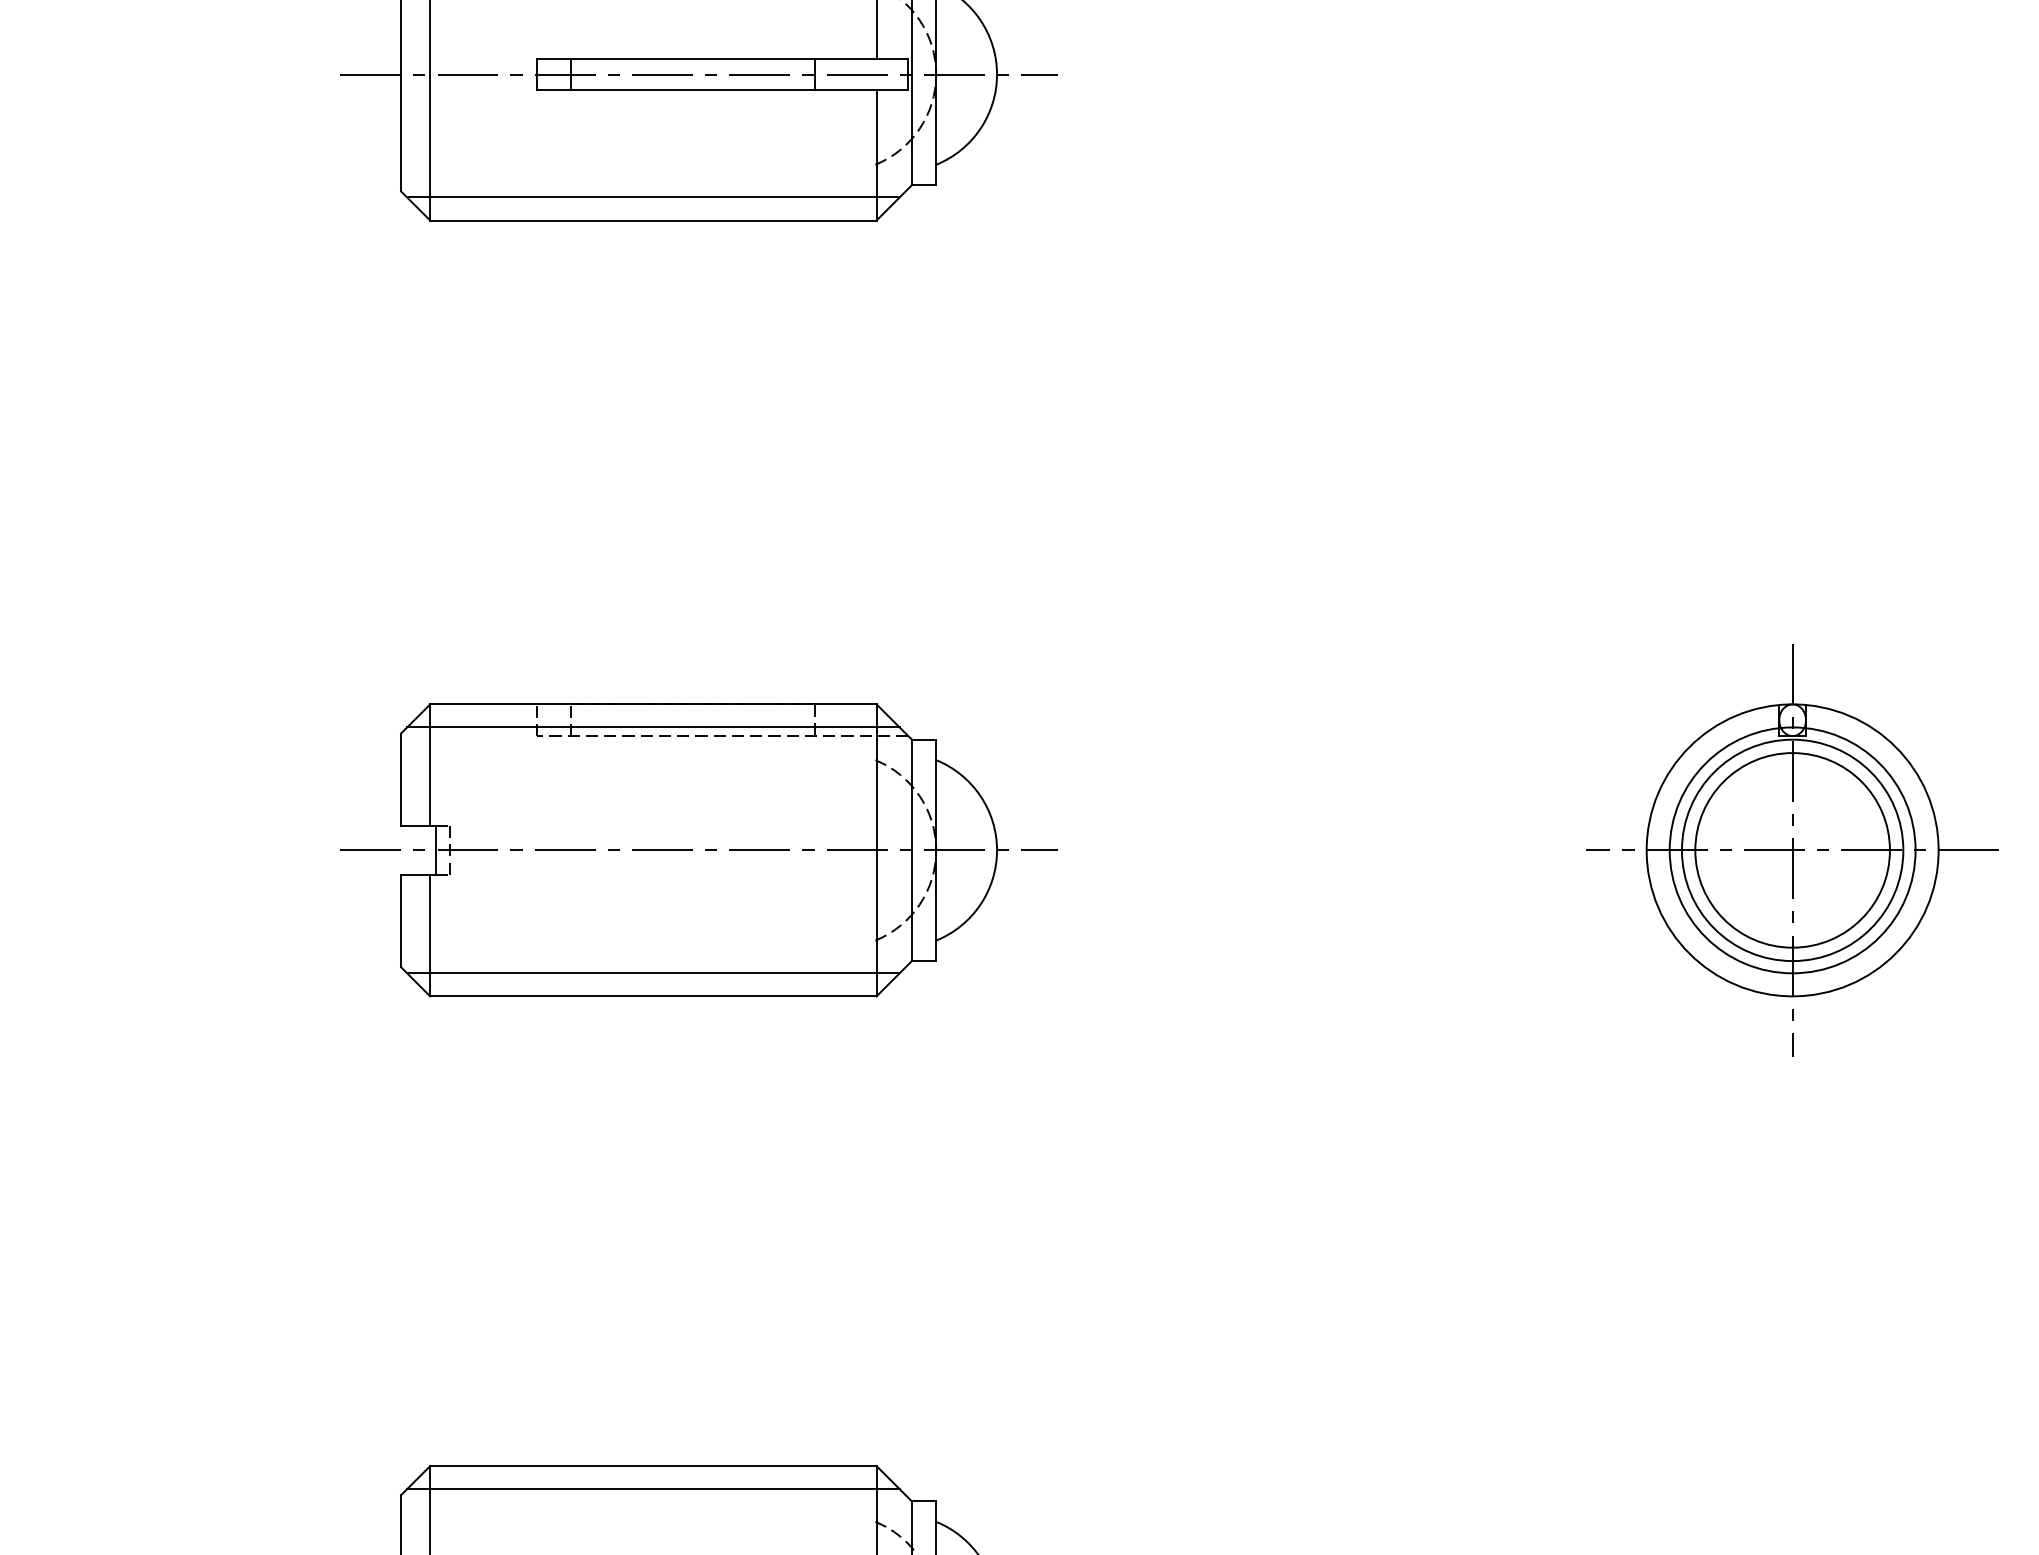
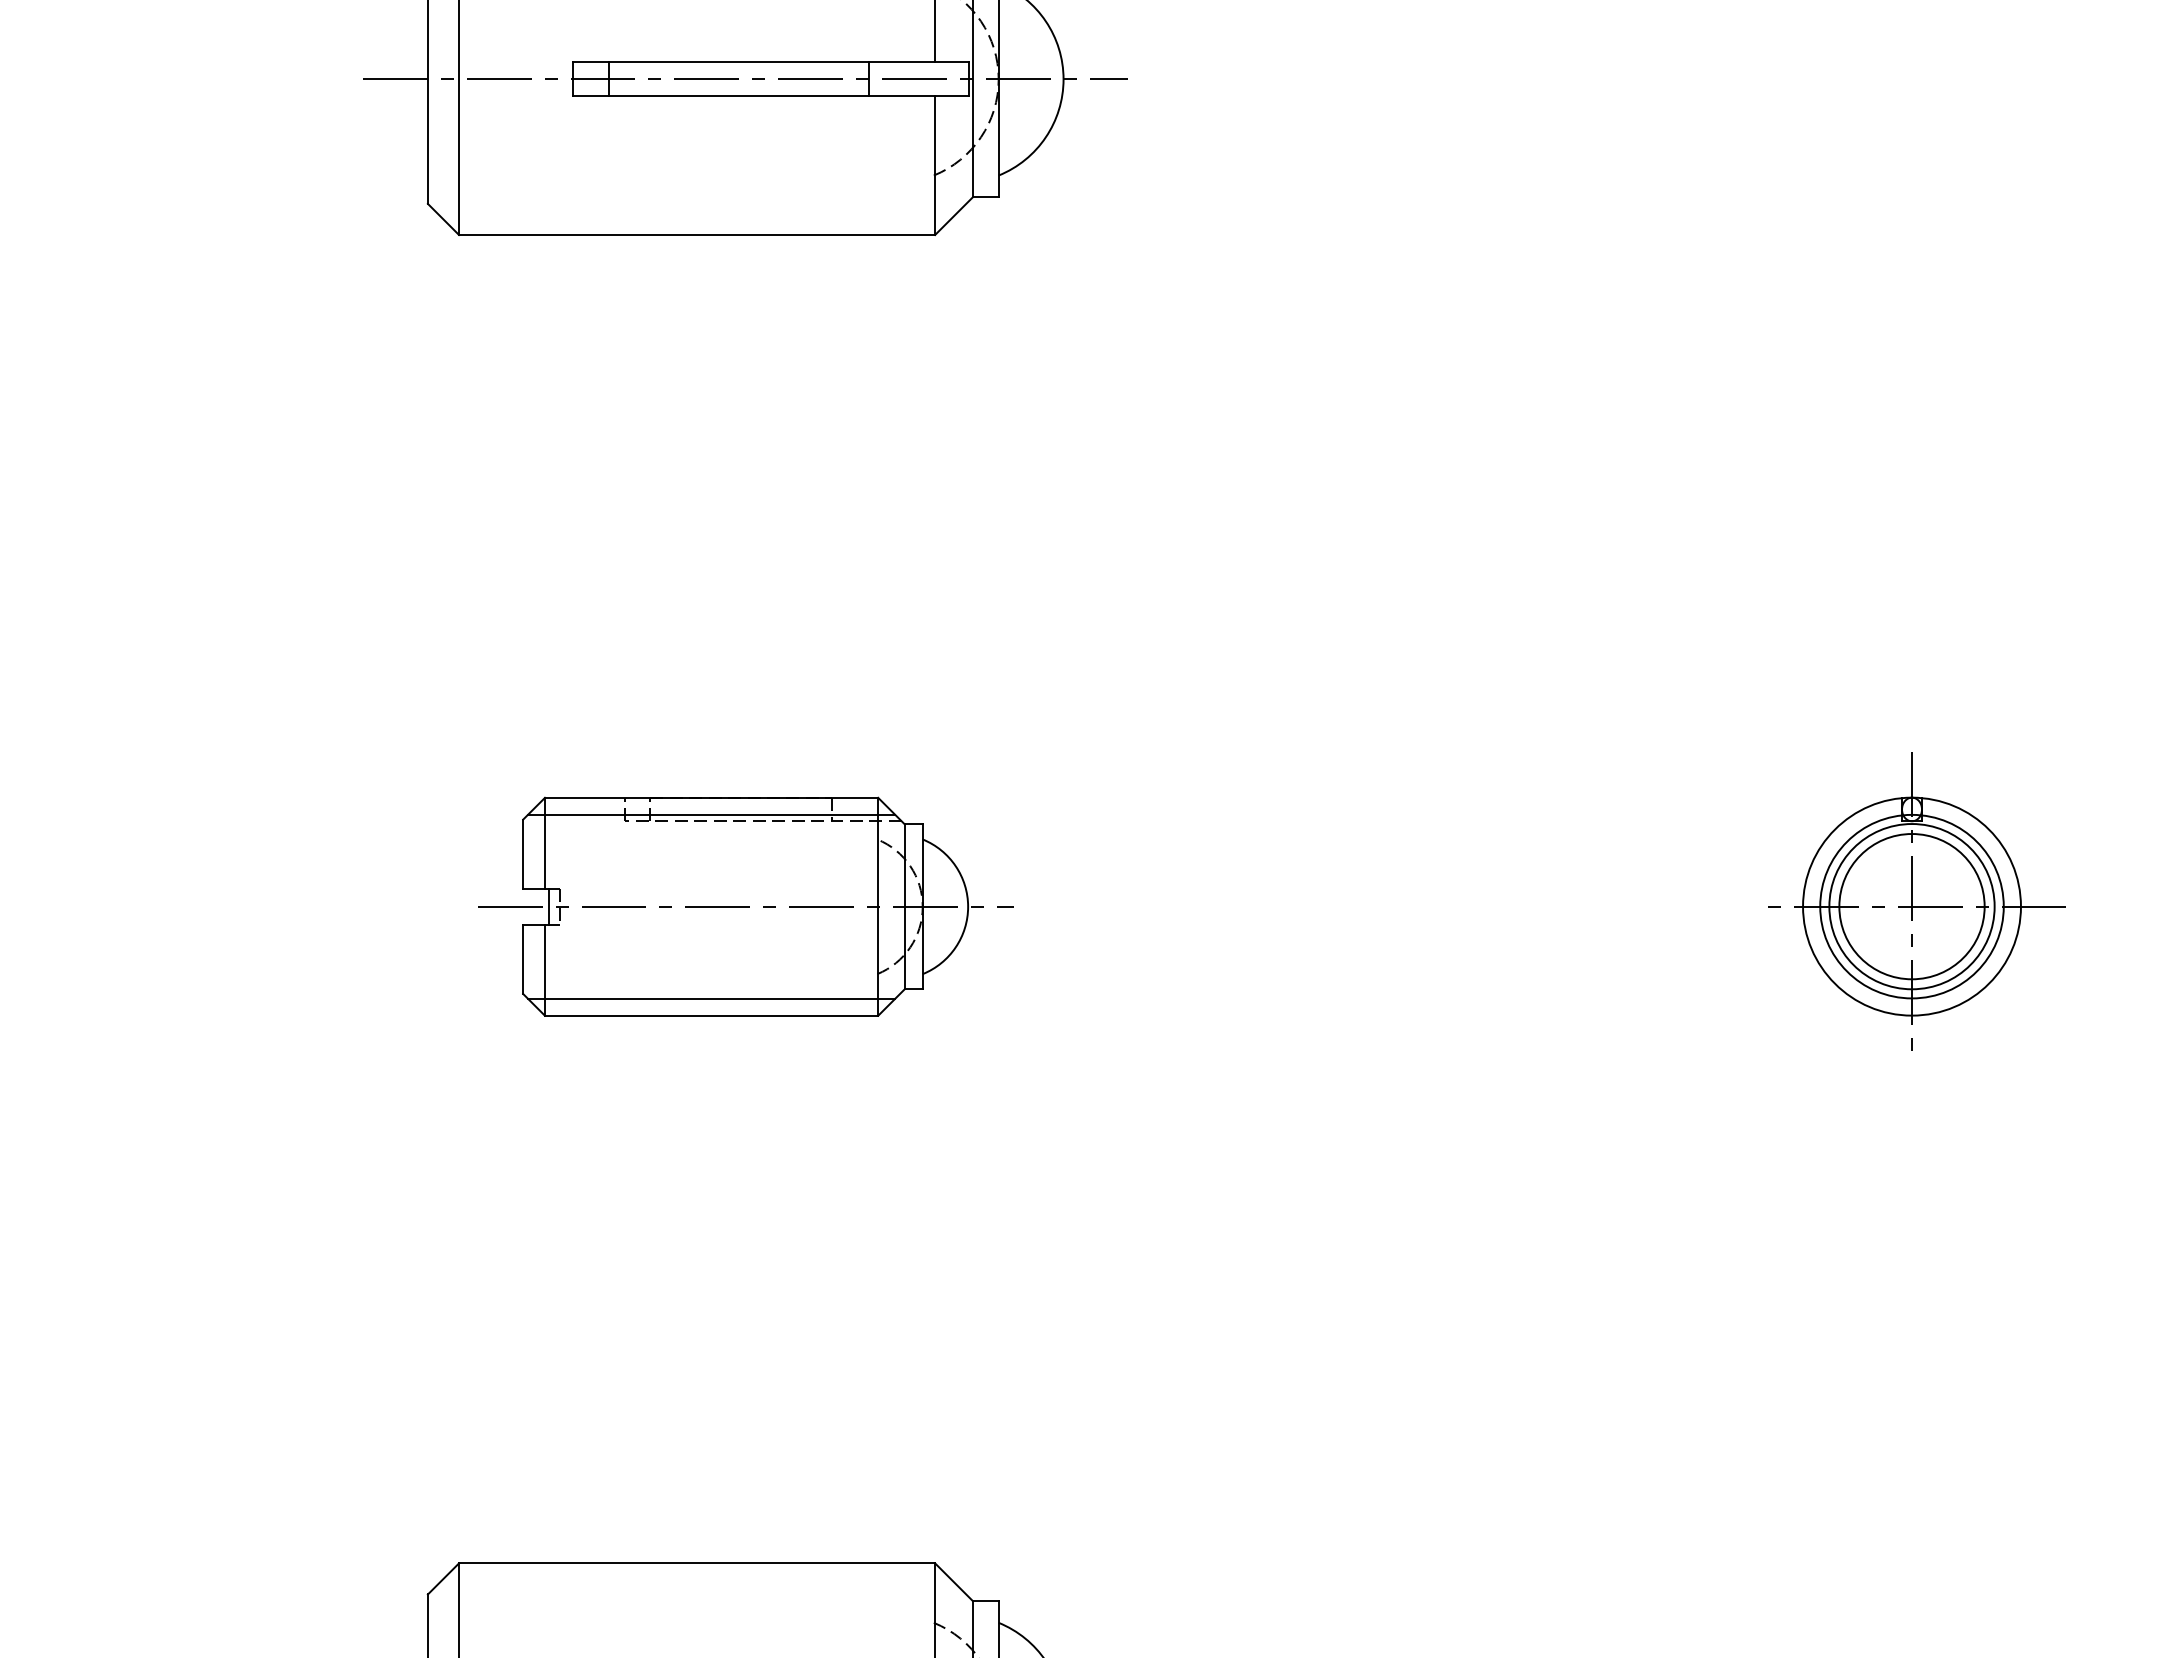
line: (652, 197) -> (696, 210), removed
part: (698, 850) -> (745, 906), size x0.7
part: (1792, 850) -> (1911, 906), size x0.7
line: (652, 1488) -> (696, 1587), removed

